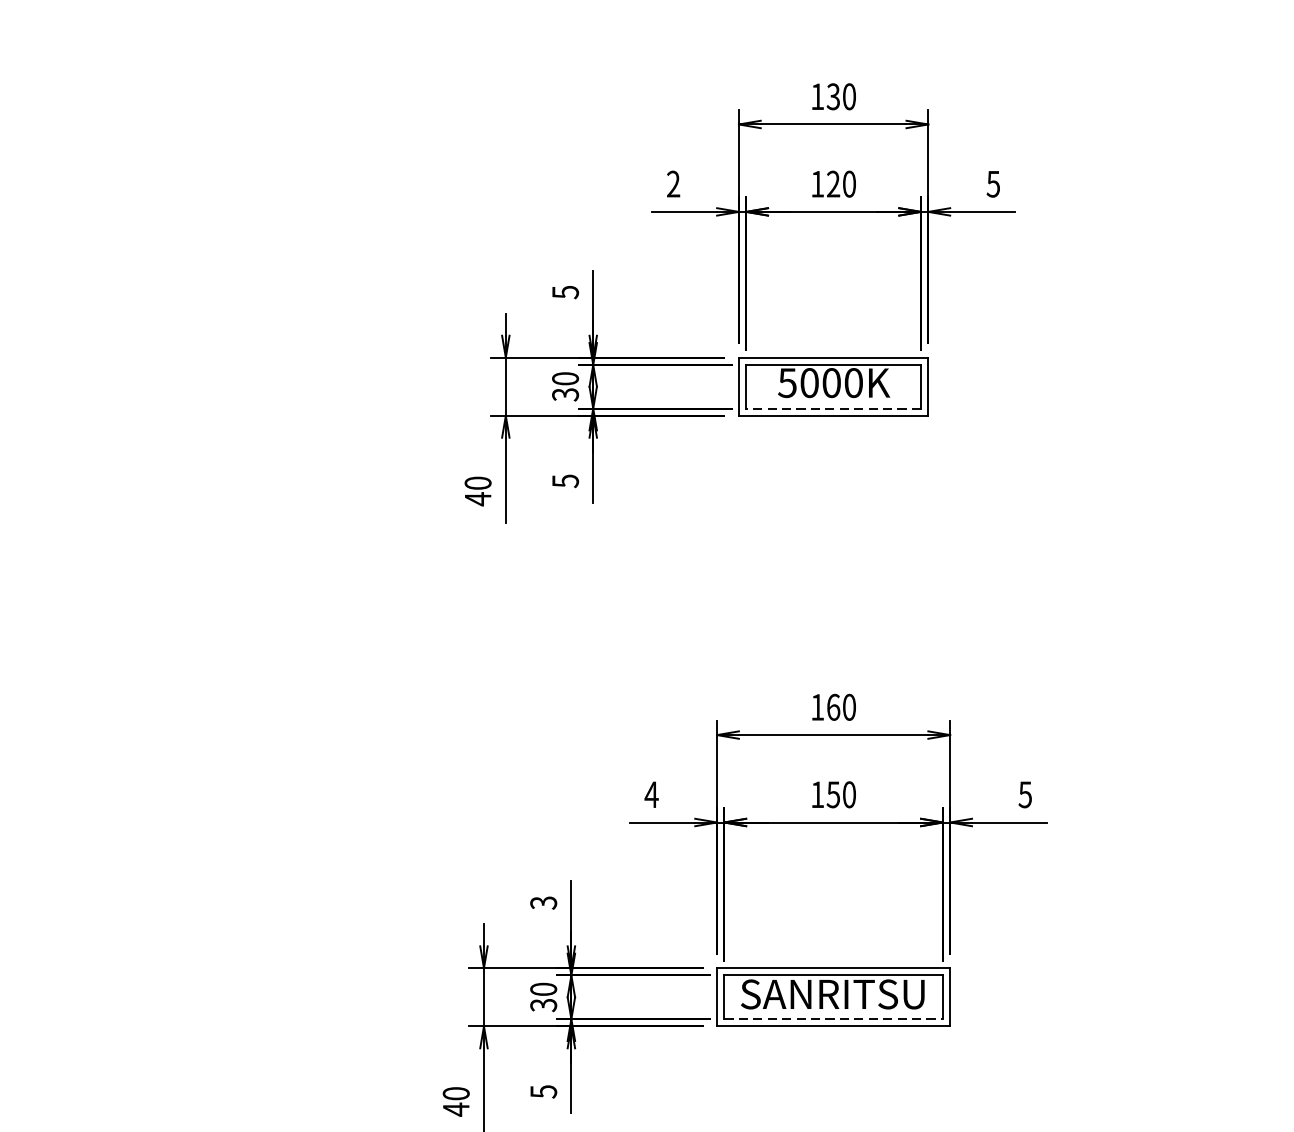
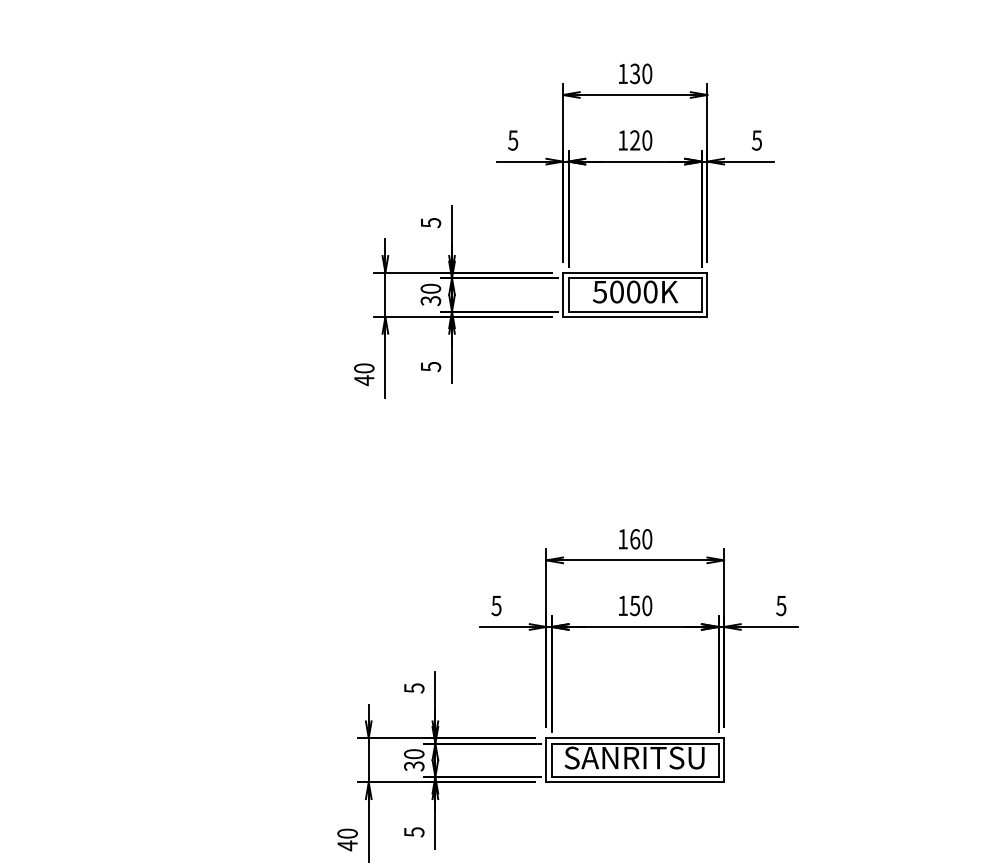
text: (673, 184) -> (513, 140), 2 -> 5
line: (833, 408) -> (635, 311), dashed -> solid
text: (651, 794) -> (496, 605), 4 -> 5
text: (542, 901) -> (413, 687), 3 -> 5
line: (833, 1018) -> (635, 776), dashed -> solid

